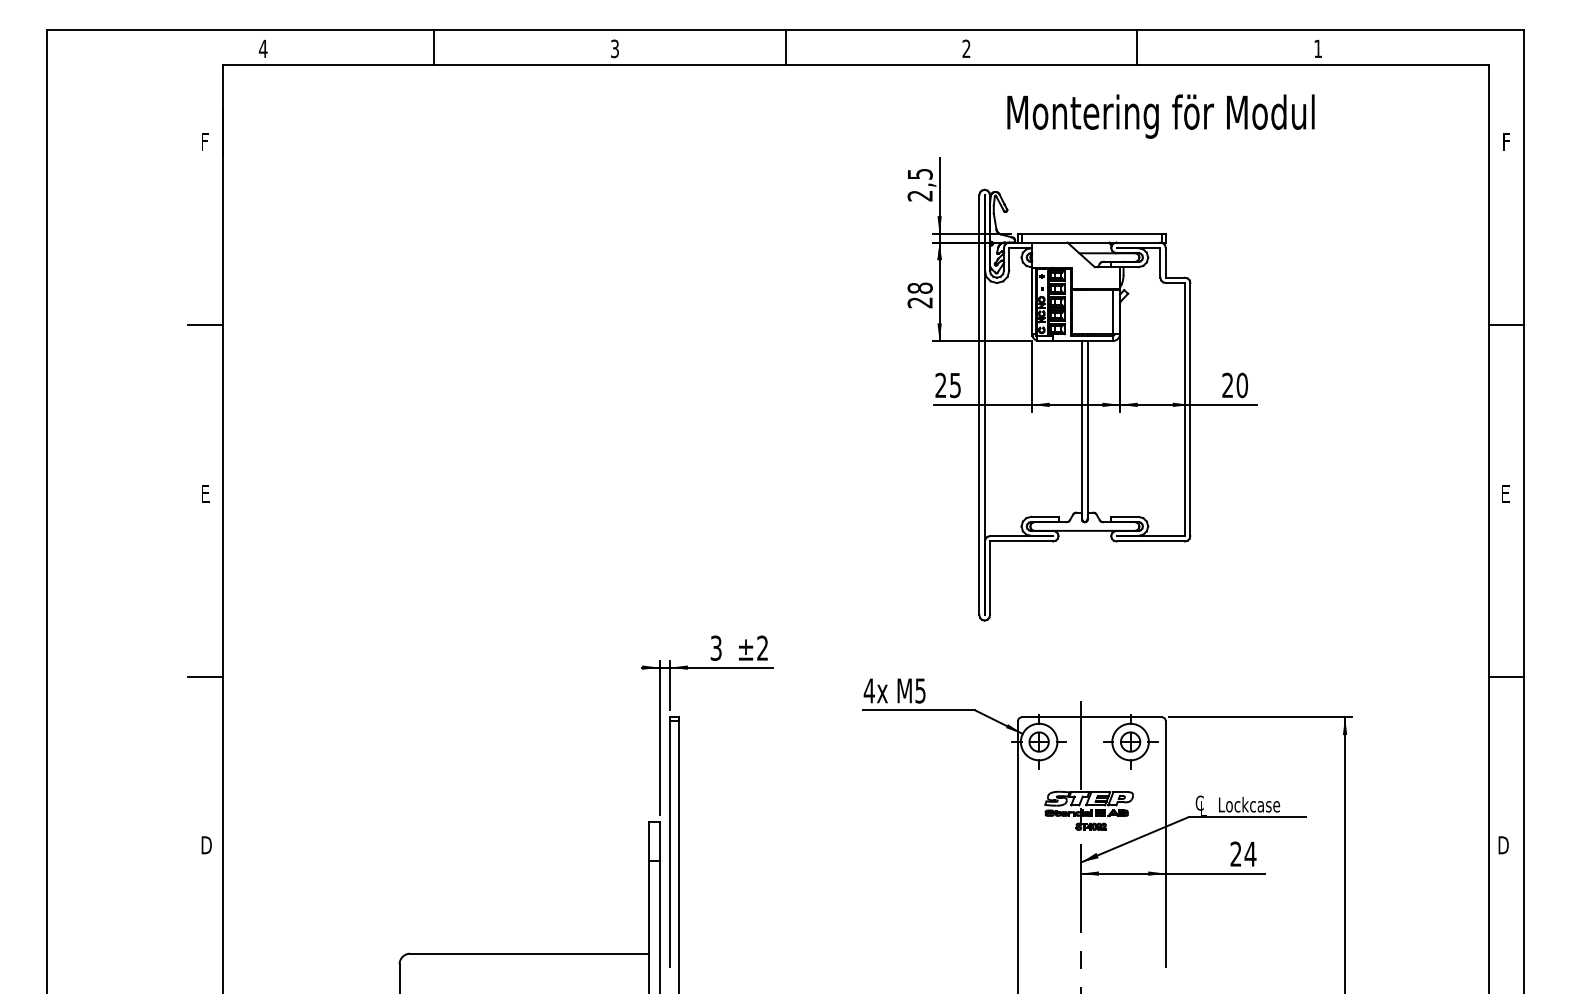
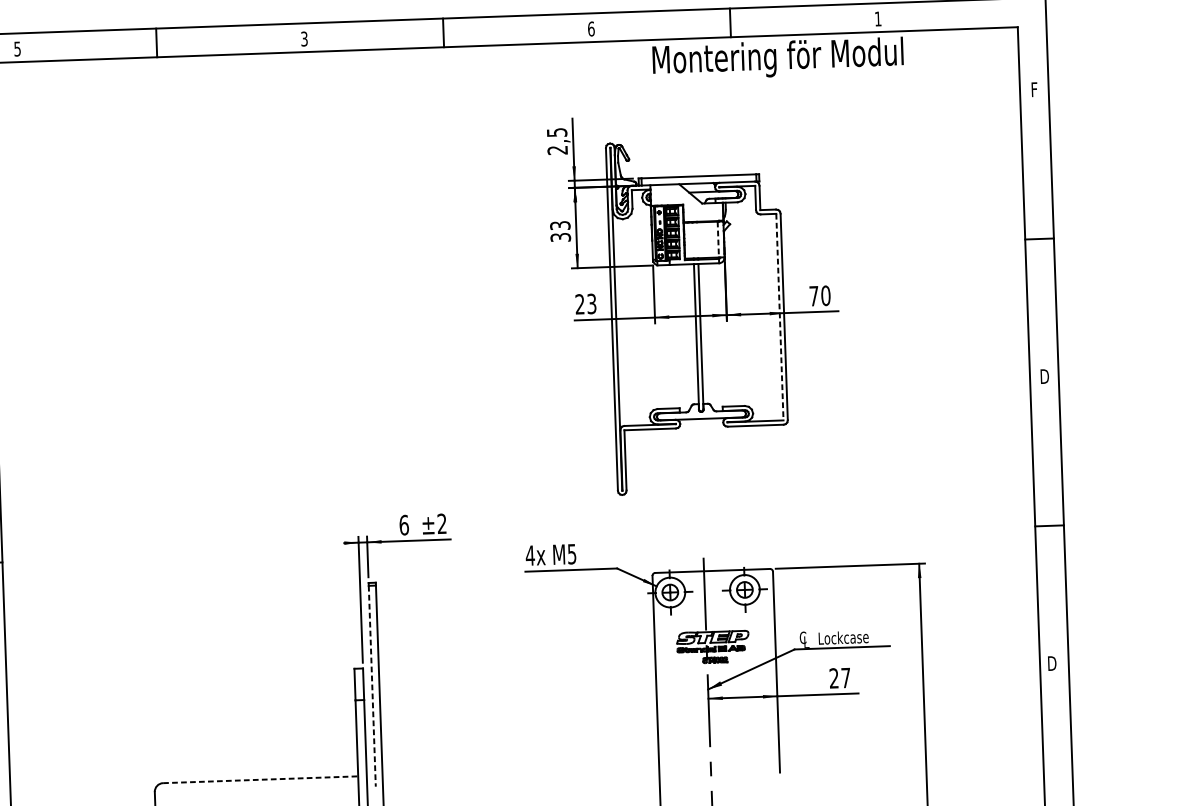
text: (263, 48) -> (17, 48), 4 -> 5
text: (966, 48) -> (591, 28), 2 -> 6
text: (1160, 116) -> (777, 58), moved
text: (919, 295) -> (559, 231), 28 -> 33
line: (1113, 312) -> (718, 239), solid -> dashed
text: (955, 384) -> (591, 303), 25 -> 23
text: (1227, 384) -> (813, 295), 20 -> 70
line: (1185, 409) -> (780, 317), solid -> dashed
text: (1506, 493) -> (1044, 376), E -> D
text: (716, 647) -> (404, 524), 3 -> 6
line: (670, 844) -> (372, 686), solid -> dashed
text: (1250, 854) -> (845, 678), 24 -> 27
line: (529, 953) -> (260, 779), solid -> dashed

